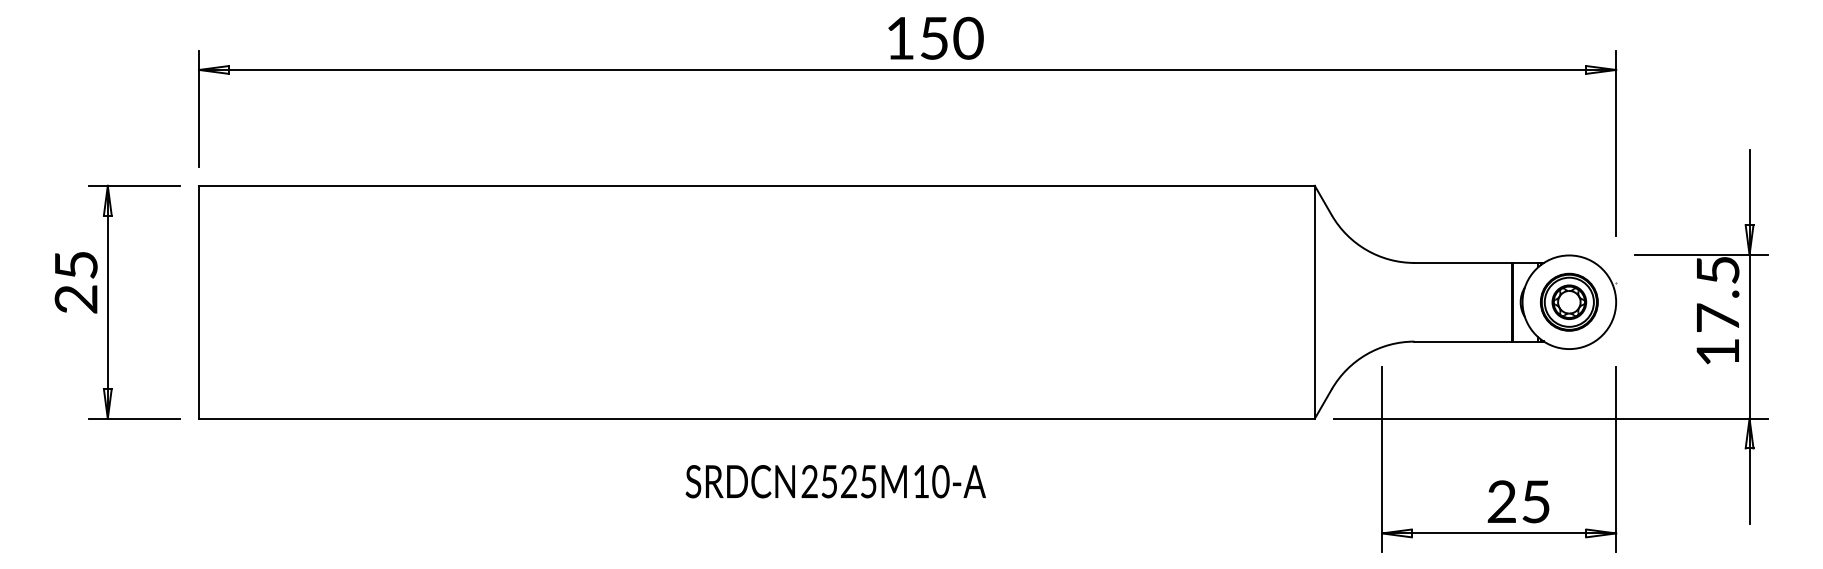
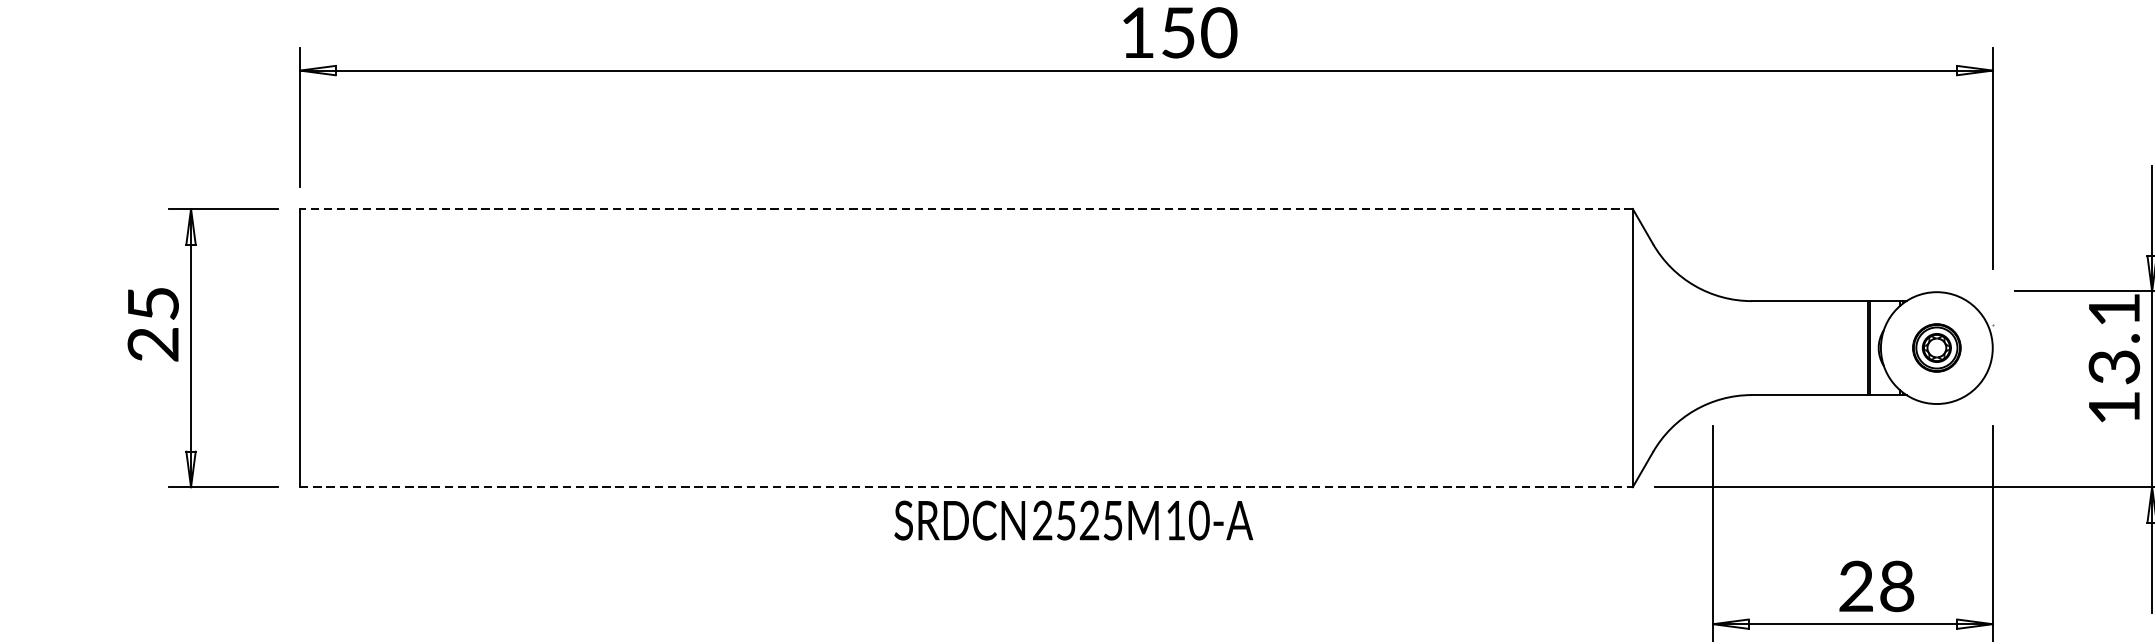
line: (756, 185) -> (965, 208), solid -> dashed
text: (1717, 294) -> (2113, 338), 17.5 -> 13.1
part: (1569, 301) -> (1937, 347), size x0.7
line: (756, 418) -> (965, 486), solid -> dashed
text: (835, 481) -> (1073, 520), moved
text: (1536, 501) -> (1897, 586), 25 -> 28

